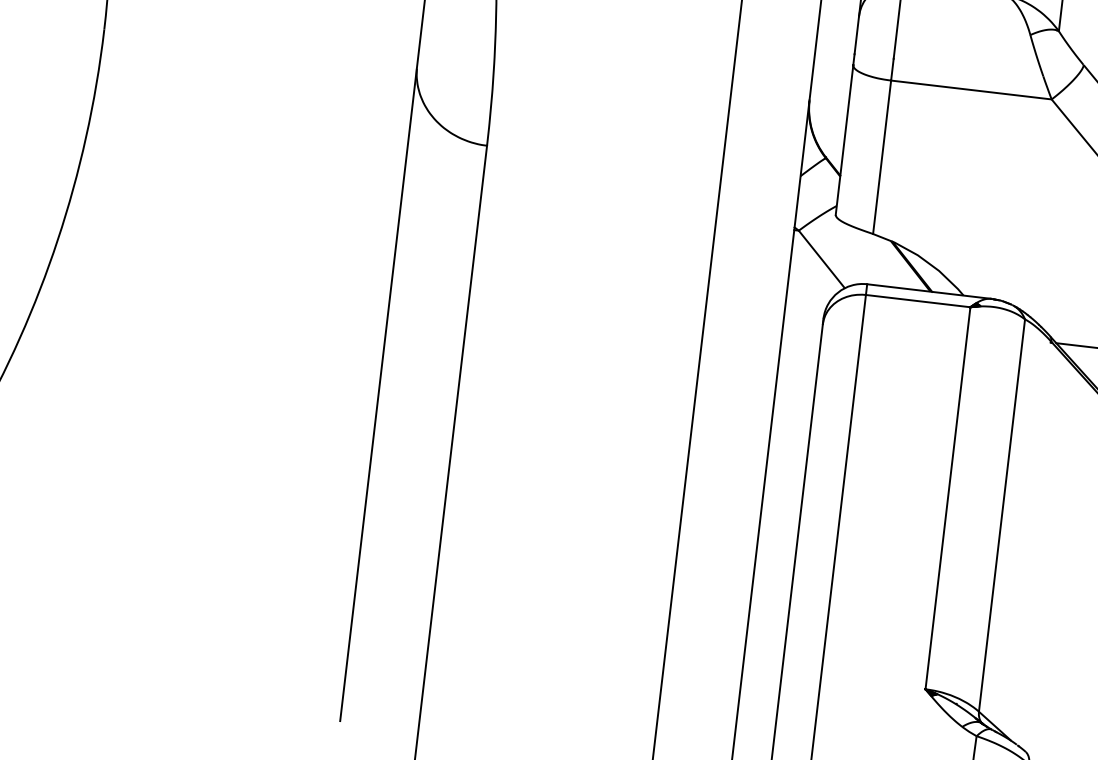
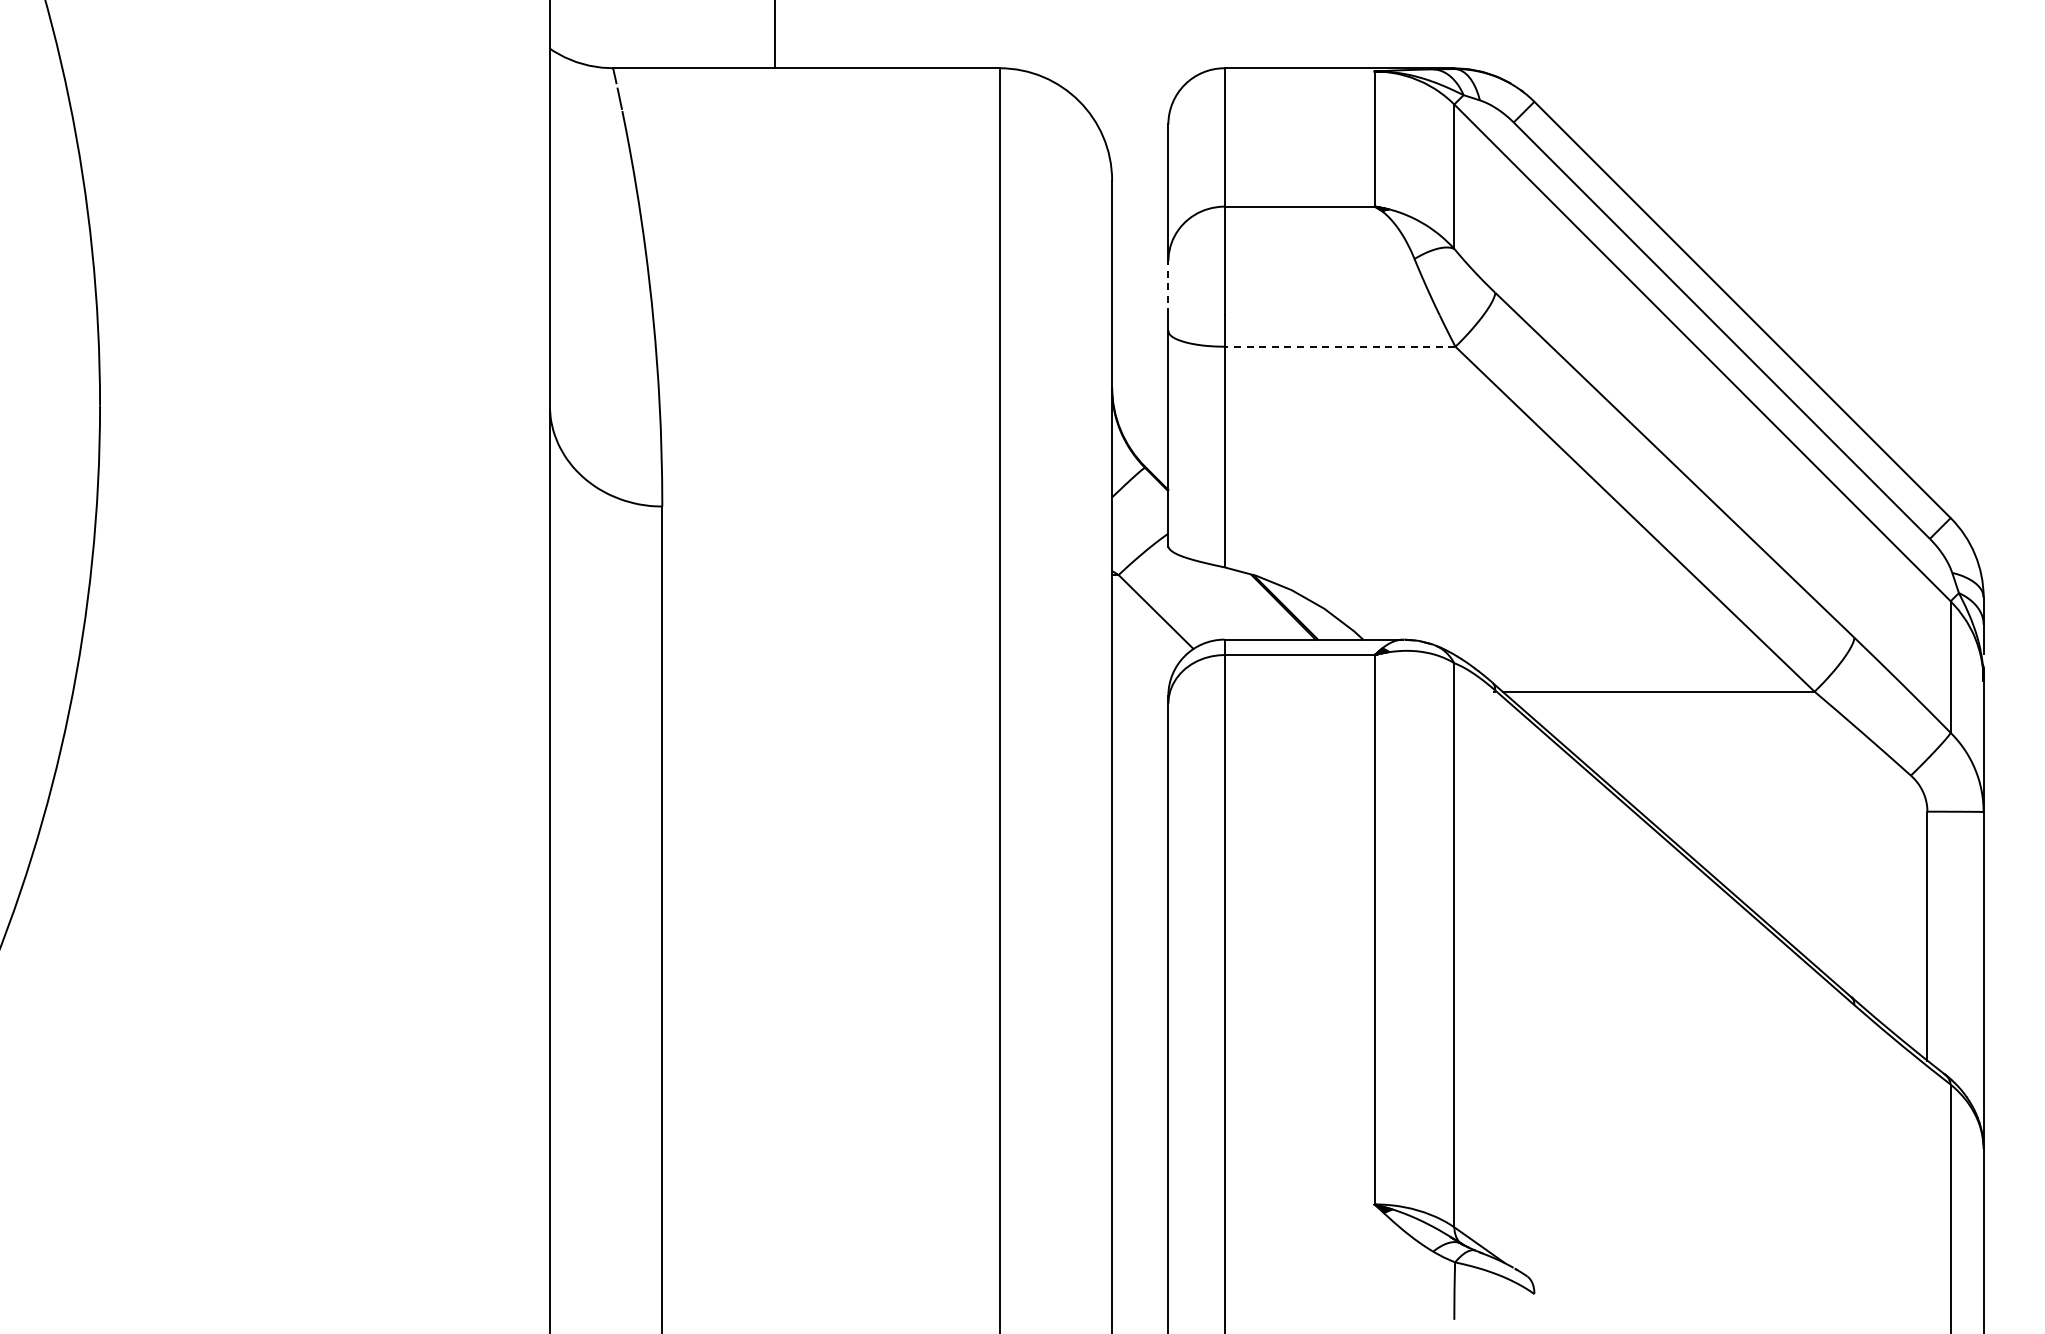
line: (856, 34) -> (1168, 287), solid -> dashed
line: (971, 89) -> (1339, 346), solid -> dashed

